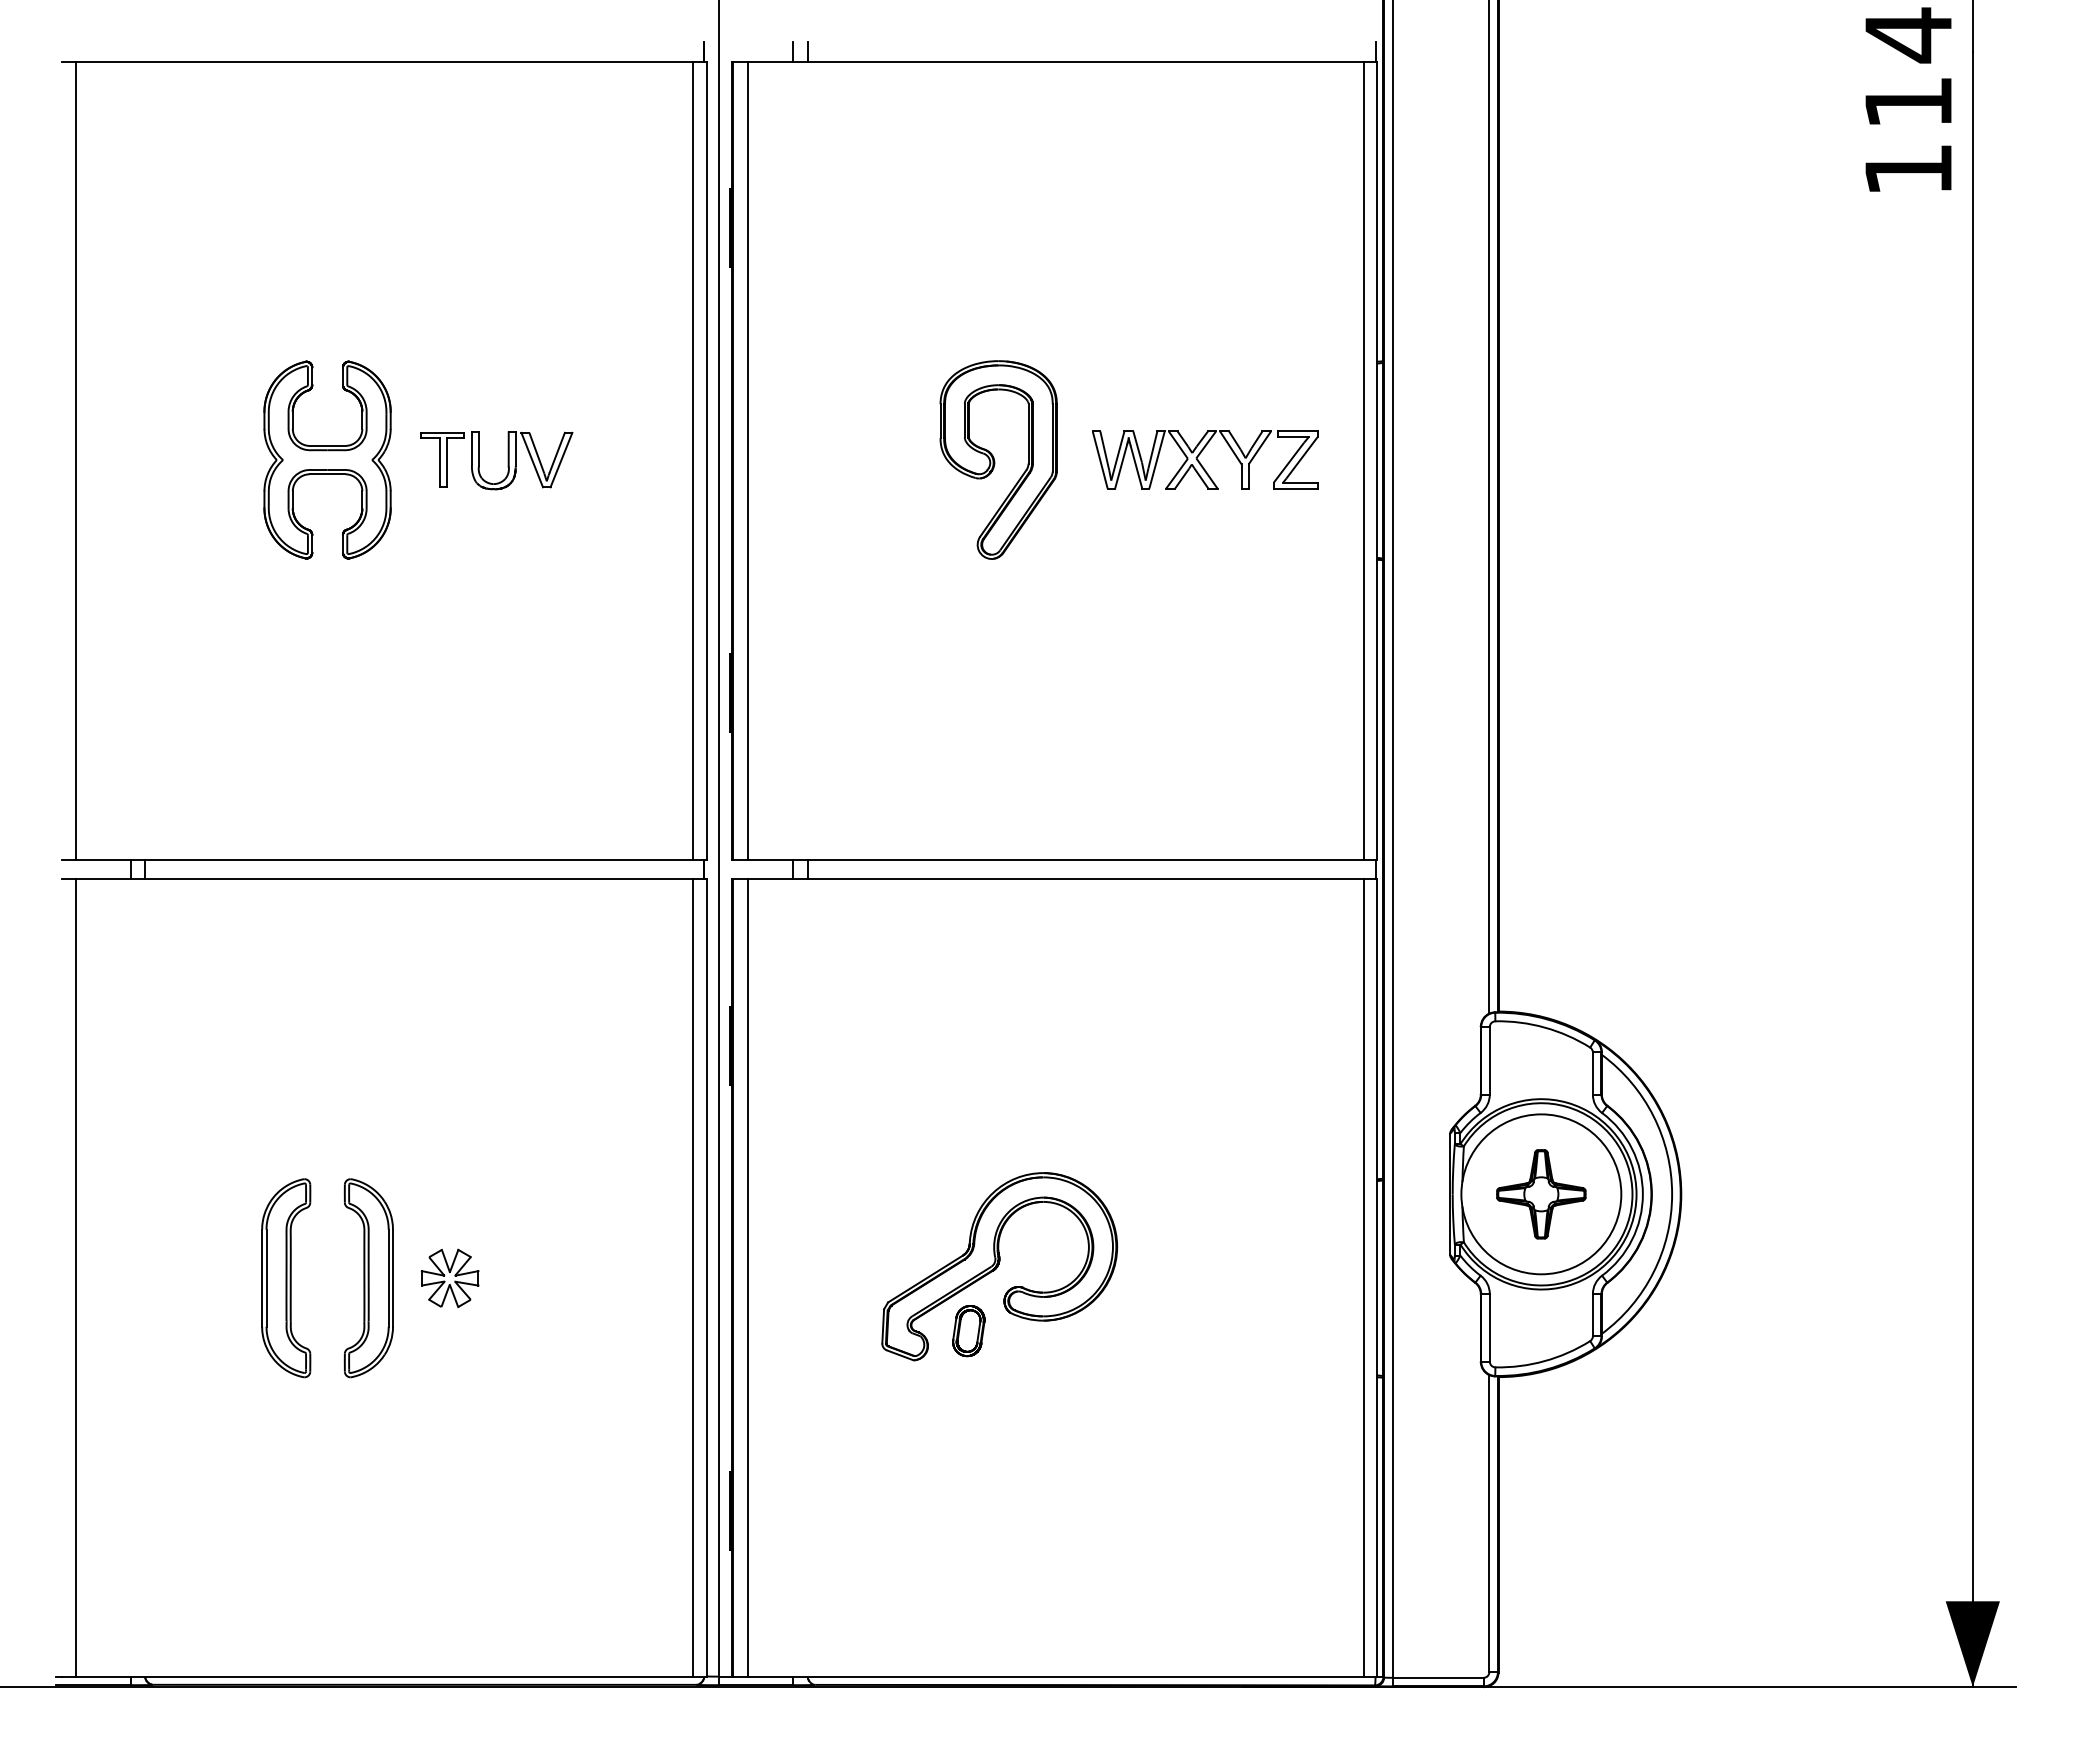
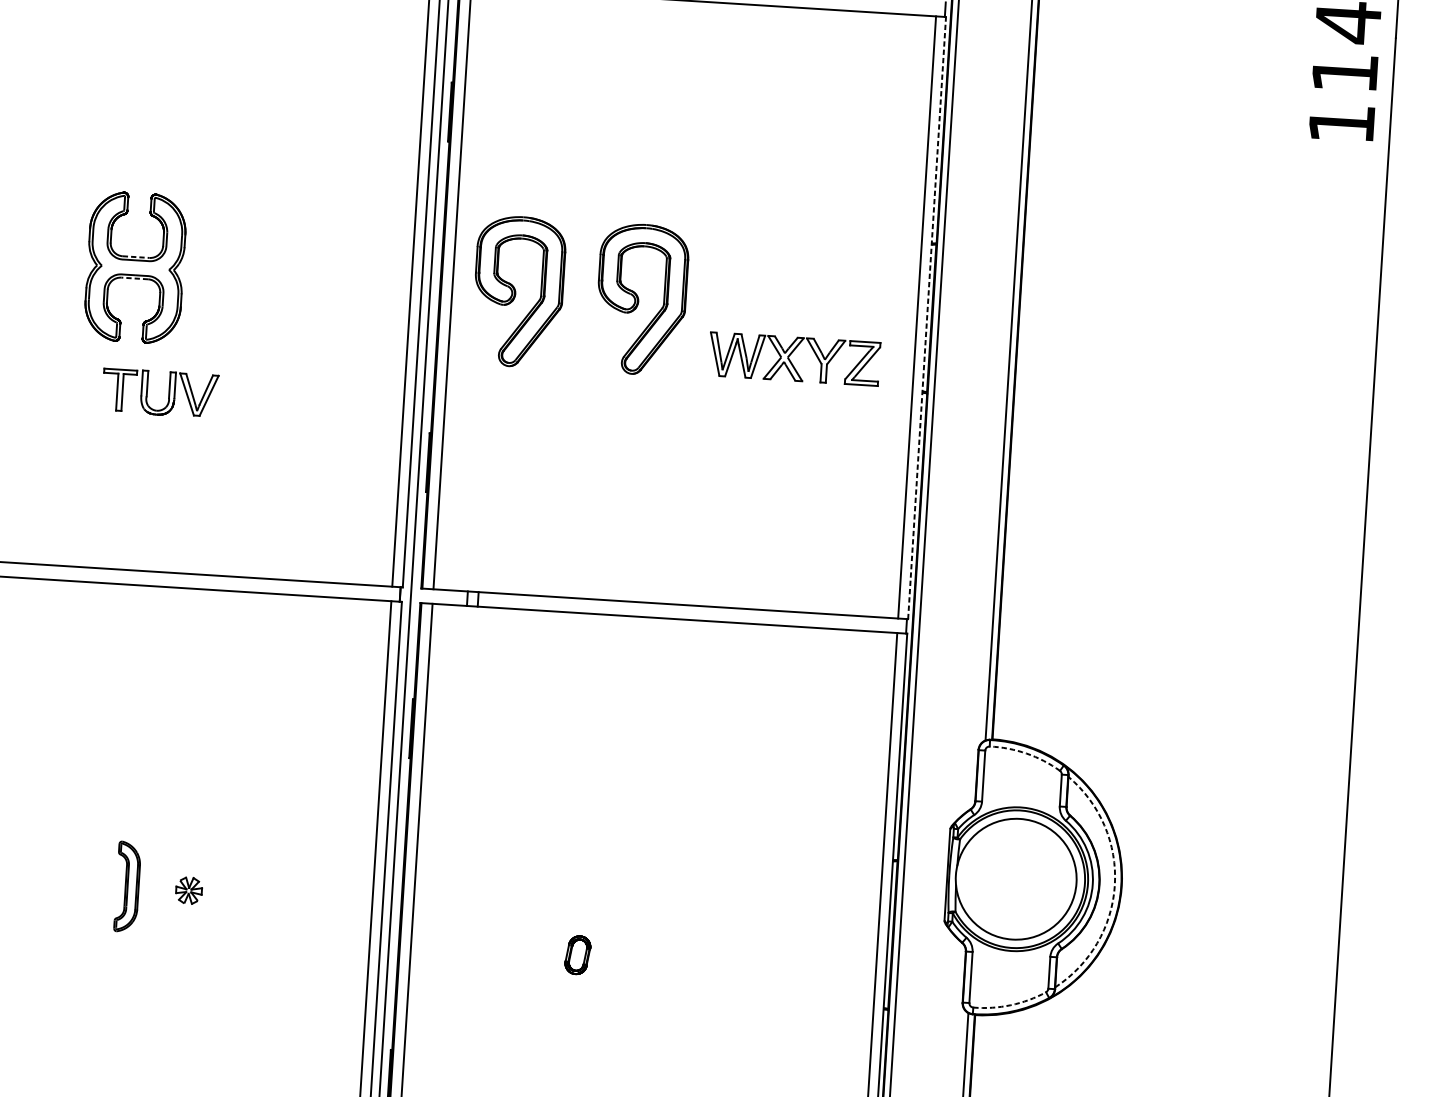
line: (327, 445) -> (136, 256), solid -> dashed
part: (835, 459) -> (518, 291), added
part: (1205, 459) -> (794, 358), moved
part: (507, 460) -> (168, 393), moved
line: (1377, 460) -> (927, 317), solid -> dashed
line: (327, 474) -> (134, 278), solid -> dashed
arc: (1544, 1027) -> (1026, 753), solid -> dashed
part: (1541, 1194) -> (1016, 879), removed
arc: (1672, 1194) -> (1115, 885), solid -> dashed
part: (999, 1266) -> (604, 907), removed
part: (449, 1277) -> (188, 890), size x0.6
part: (286, 1278) -> (65, 883), removed
part: (368, 1278) -> (127, 887), size x0.6
arc: (1544, 1361) -> (1010, 1005), solid -> dashed

